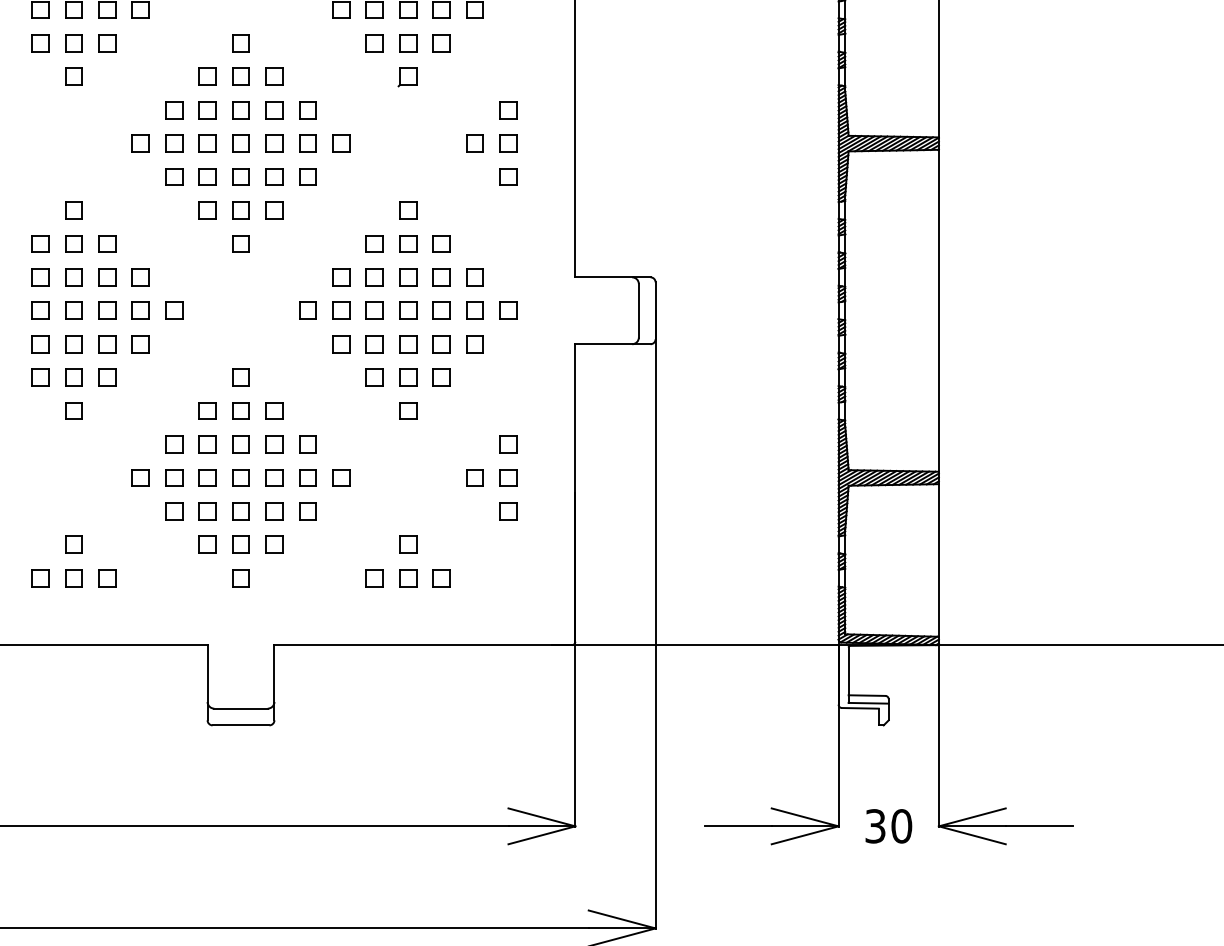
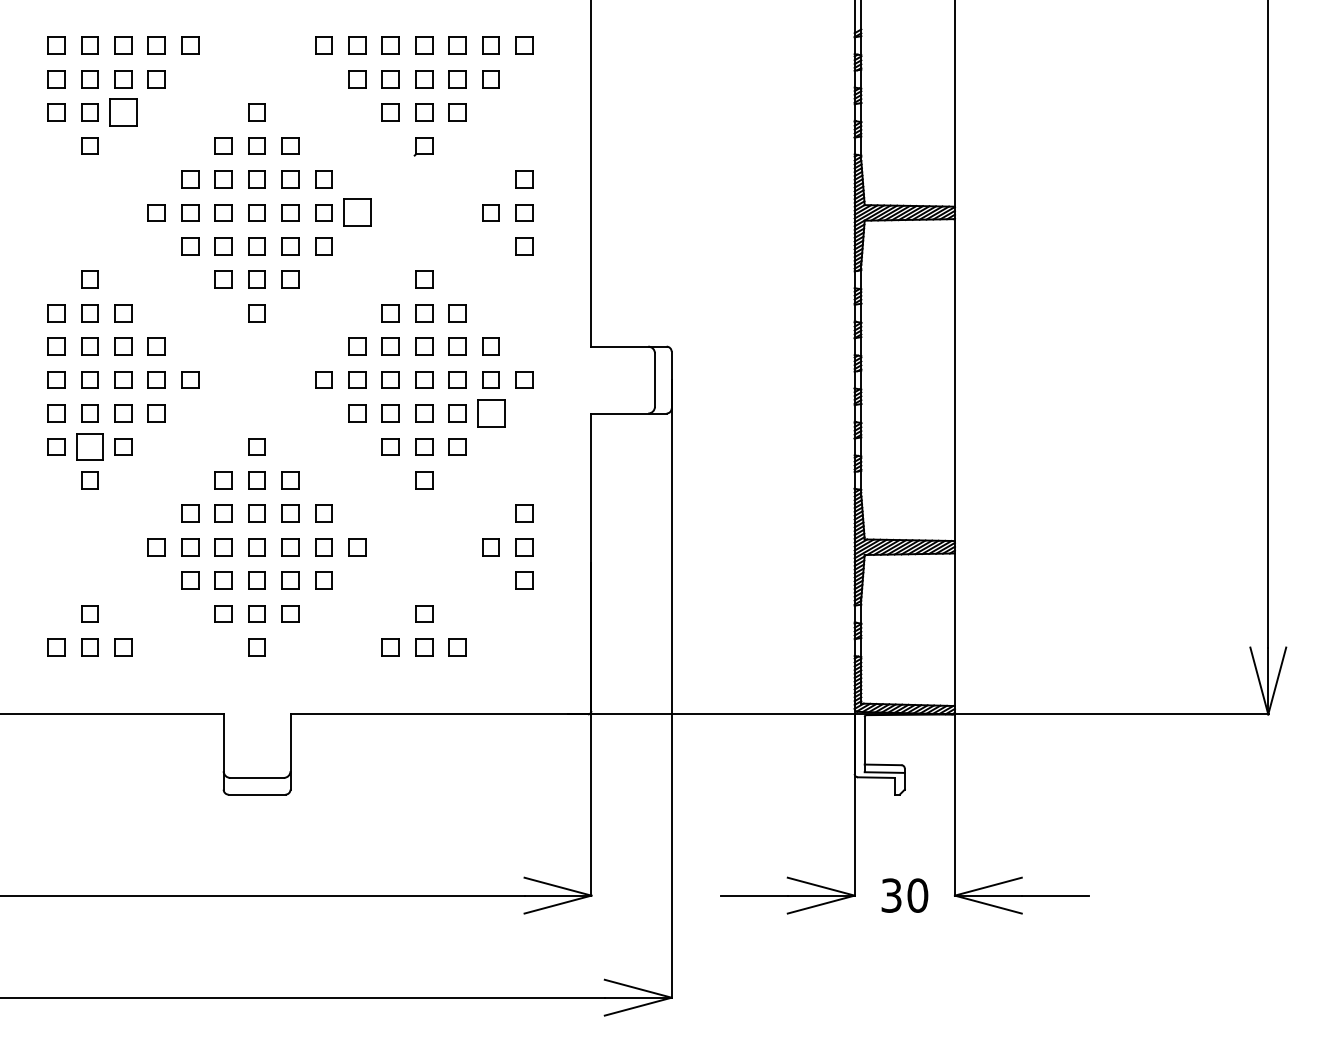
part: (107, 43) -> (123, 112), size x1.6
part: (341, 143) -> (357, 212), size x1.6
part: (474, 344) -> (490, 413), size x1.6
part: (73, 377) -> (89, 446), size x1.6

